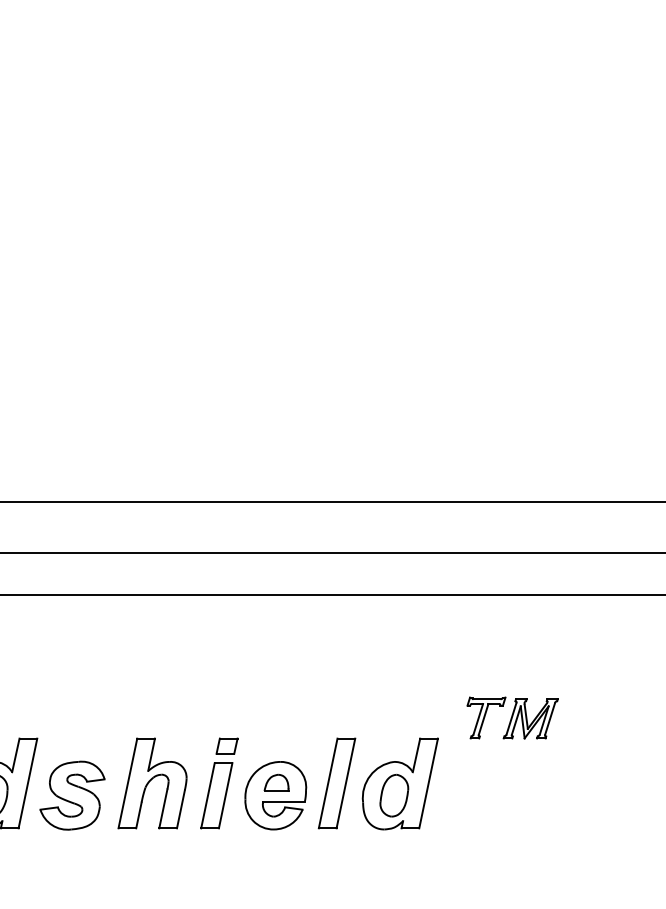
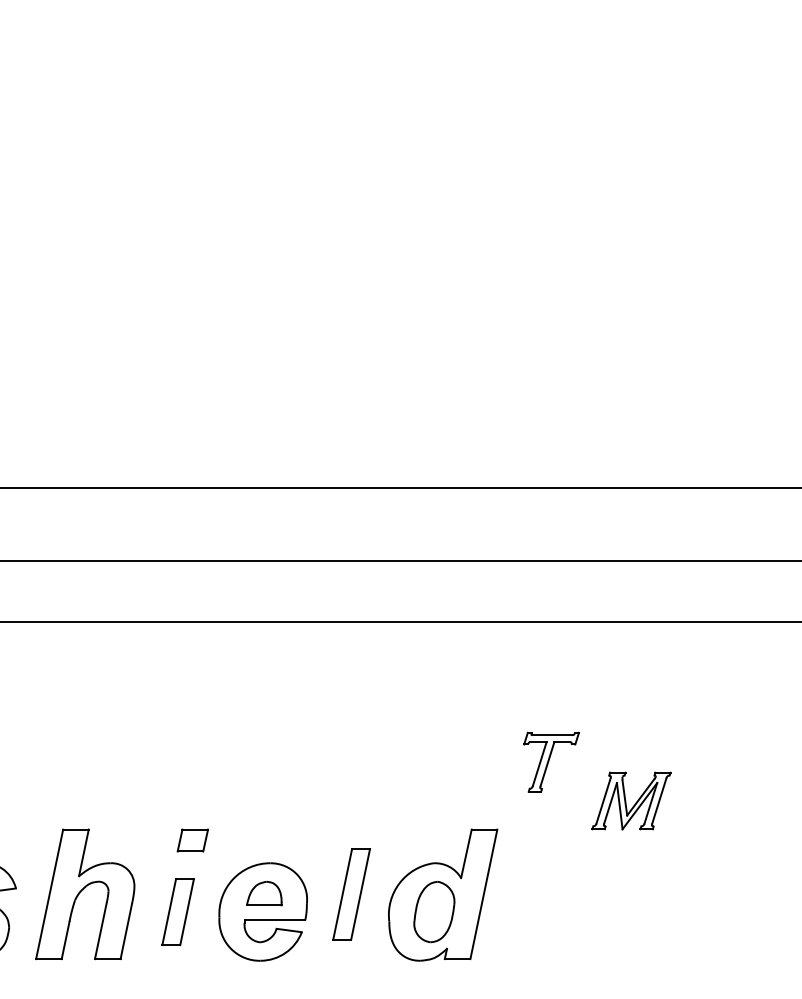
part: (486, 717) -> (551, 761), moved
part: (336, 783) -> (350, 894), size x0.7
part: (216, 795) -> (177, 911), size x0.7

